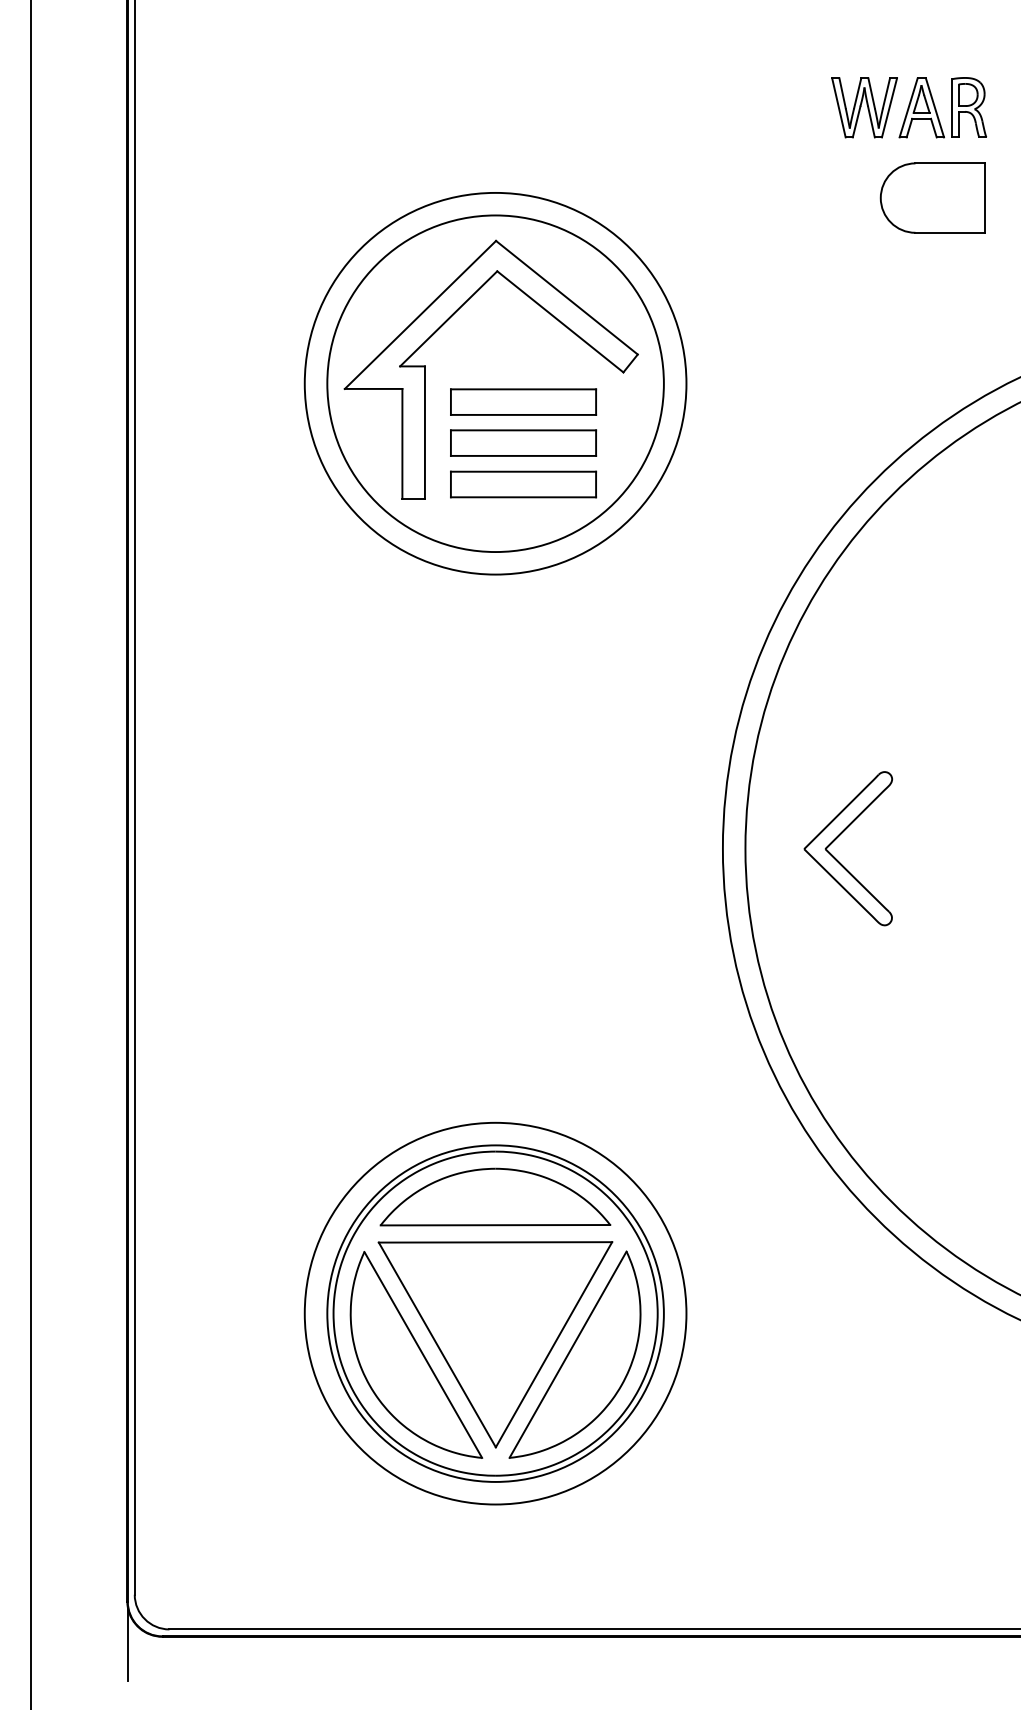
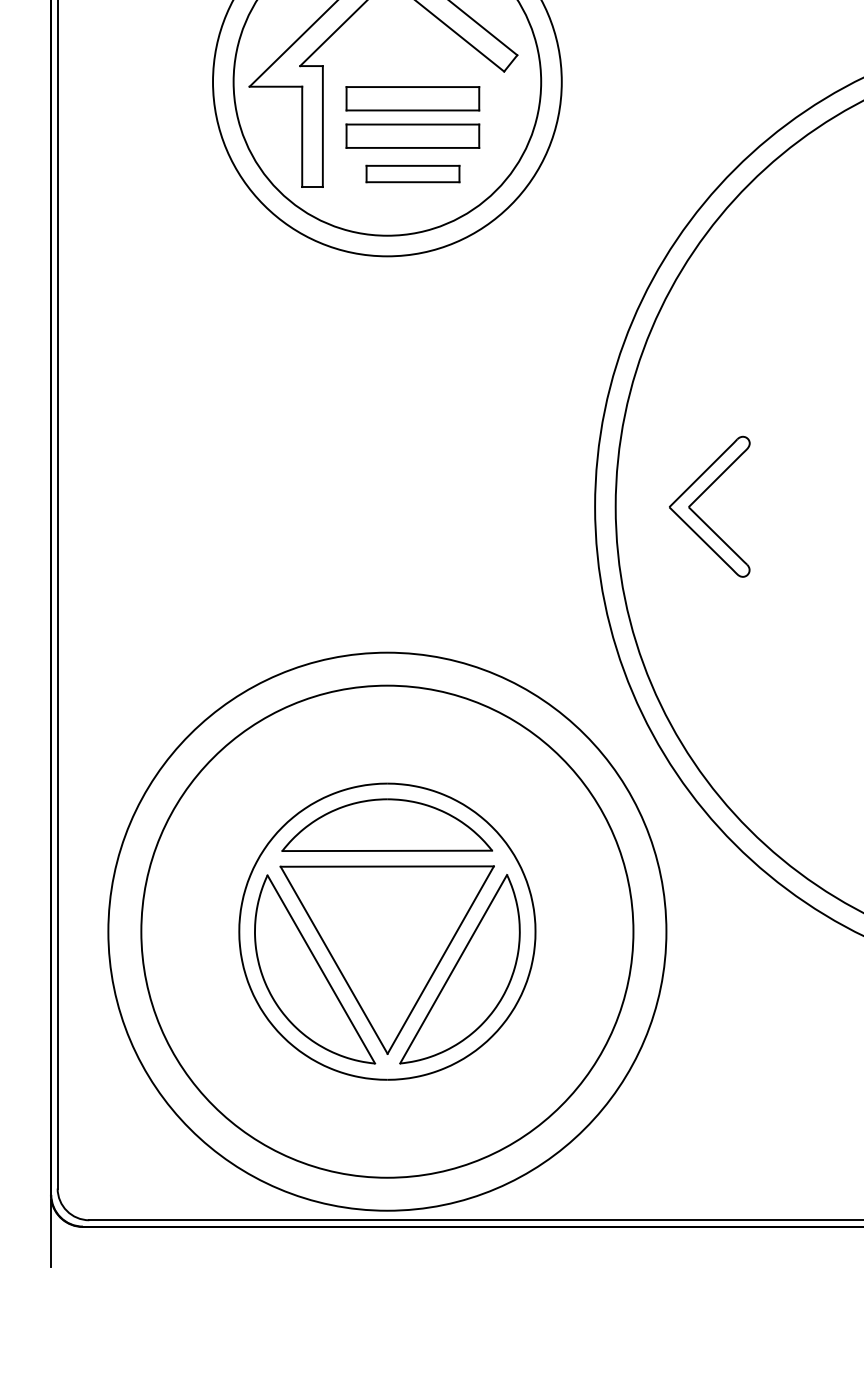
part: (523, 484) -> (412, 174), size x0.7
circle: (495, 1313) -> (387, 931), size x1.6
circle: (495, 1313) -> (387, 931), size x1.6

